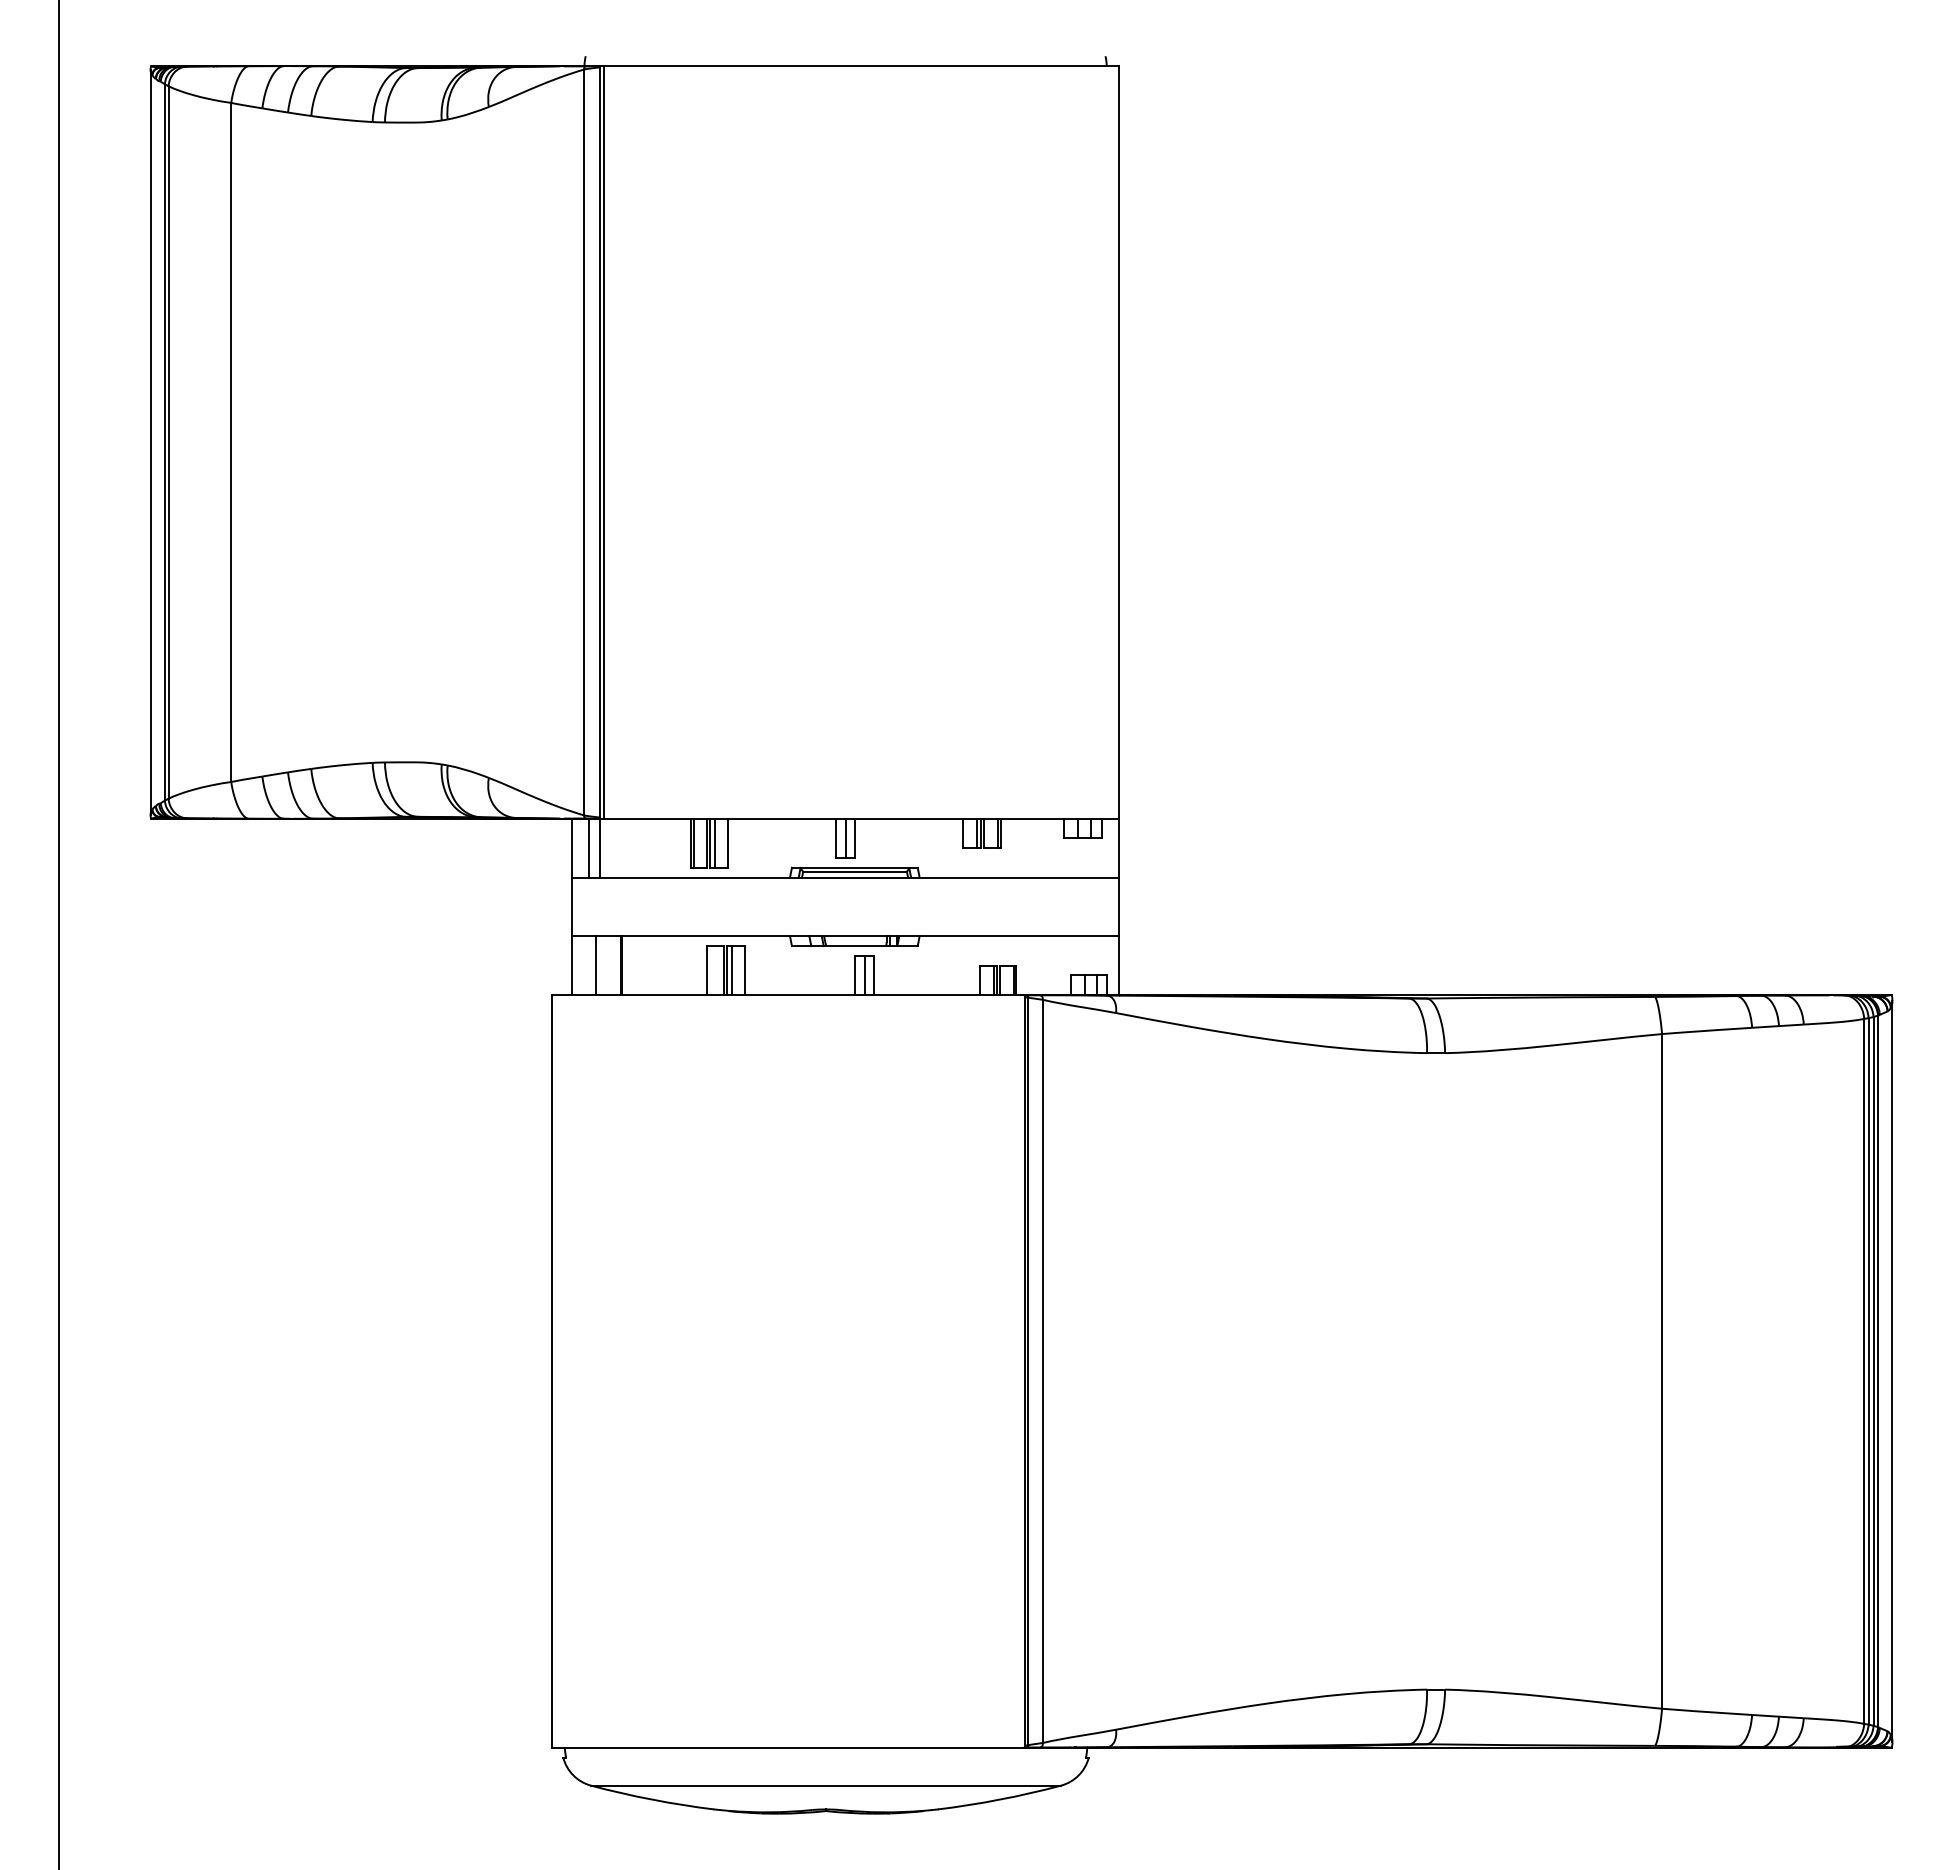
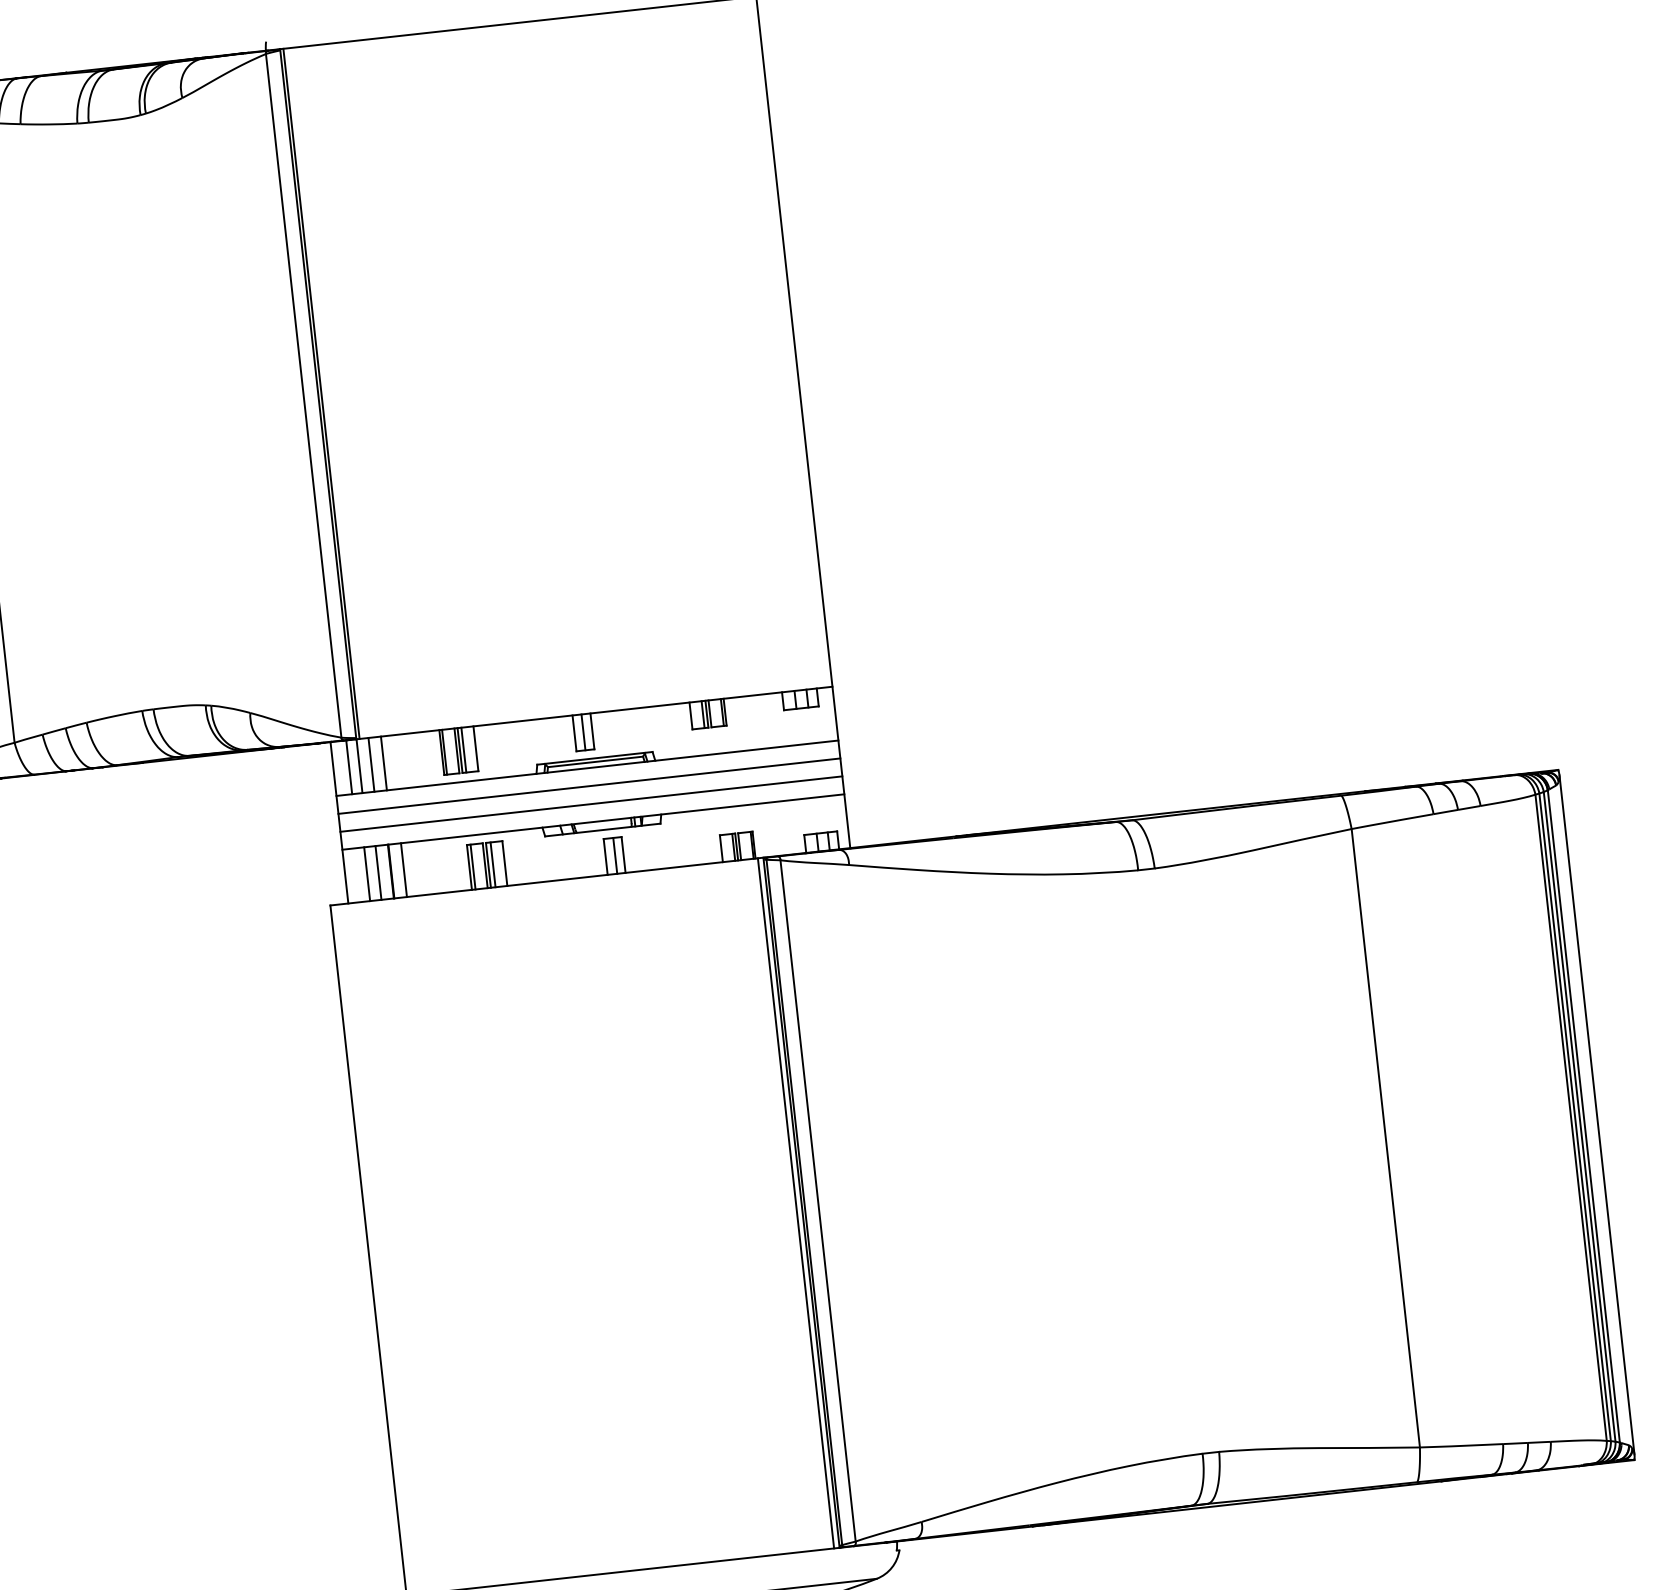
line: (613, 847) -> (371, 764), added
line: (626, 847) -> (383, 762), added
line: (845, 897) -> (589, 786), added
line: (845, 916) -> (591, 803), added
line: (607, 965) -> (378, 872), added
line: (635, 965) -> (403, 870), added
line: (710, 970) -> (472, 867), added
line: (1018, 1370) -> (795, 1202), added

